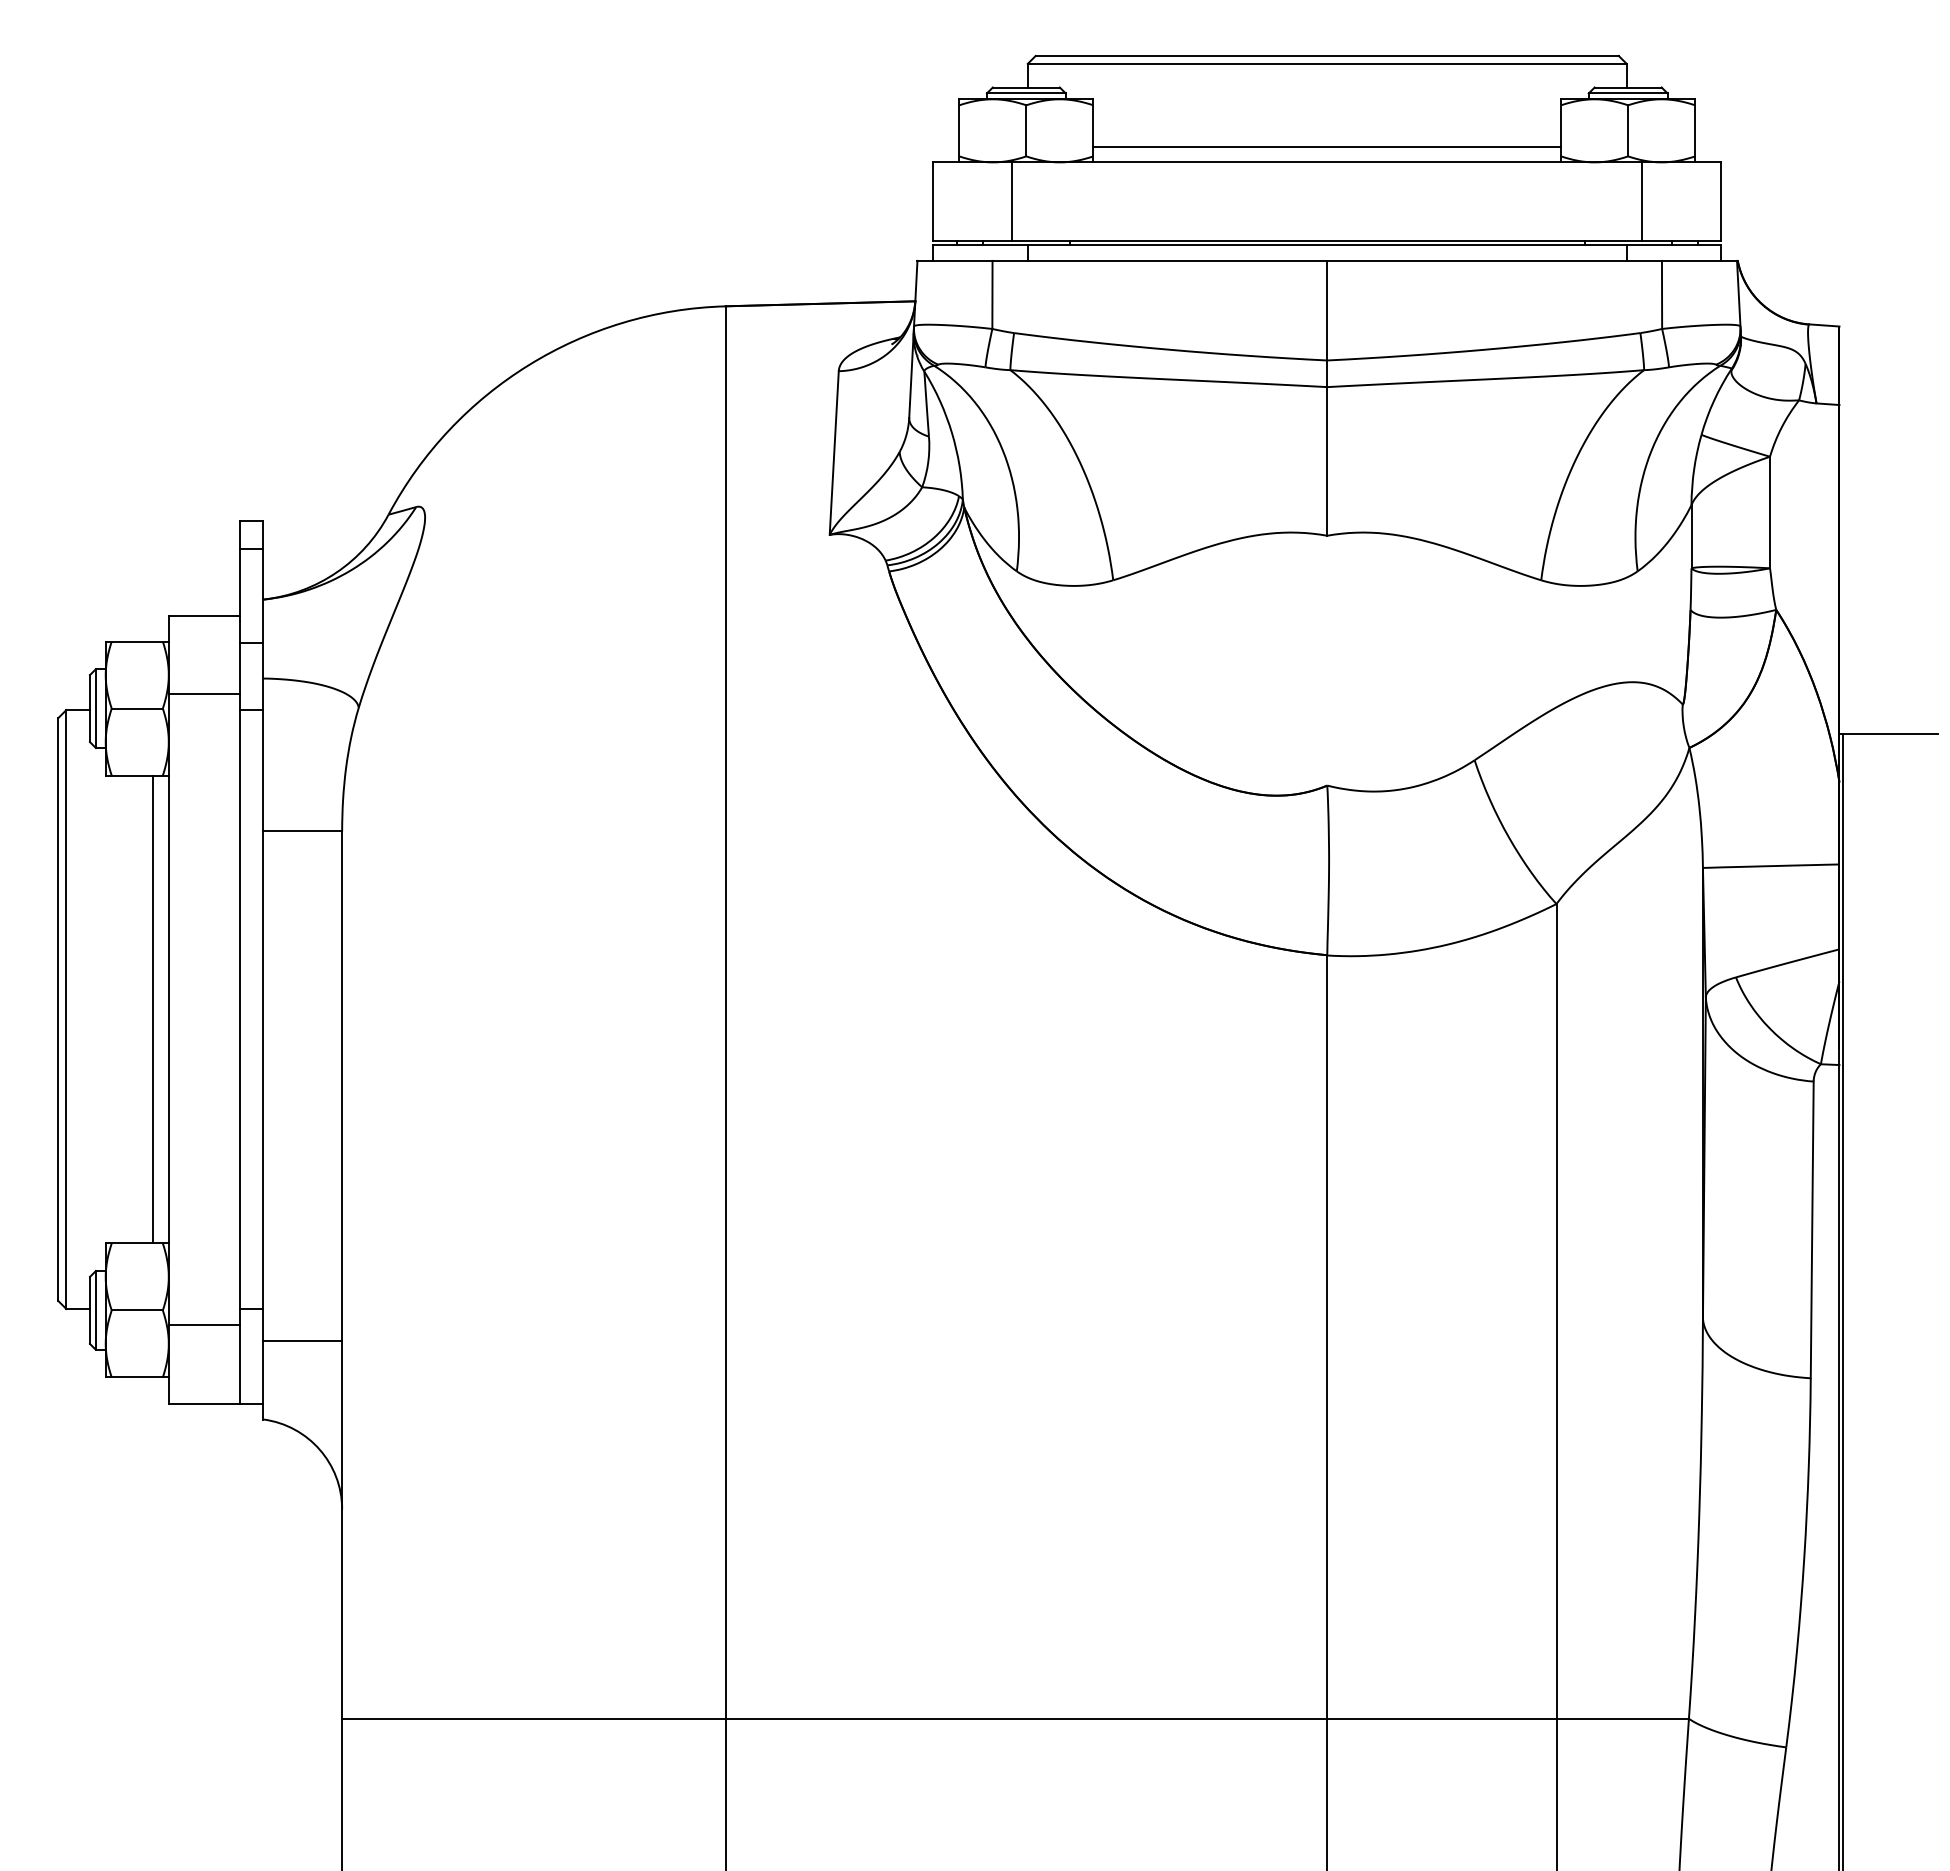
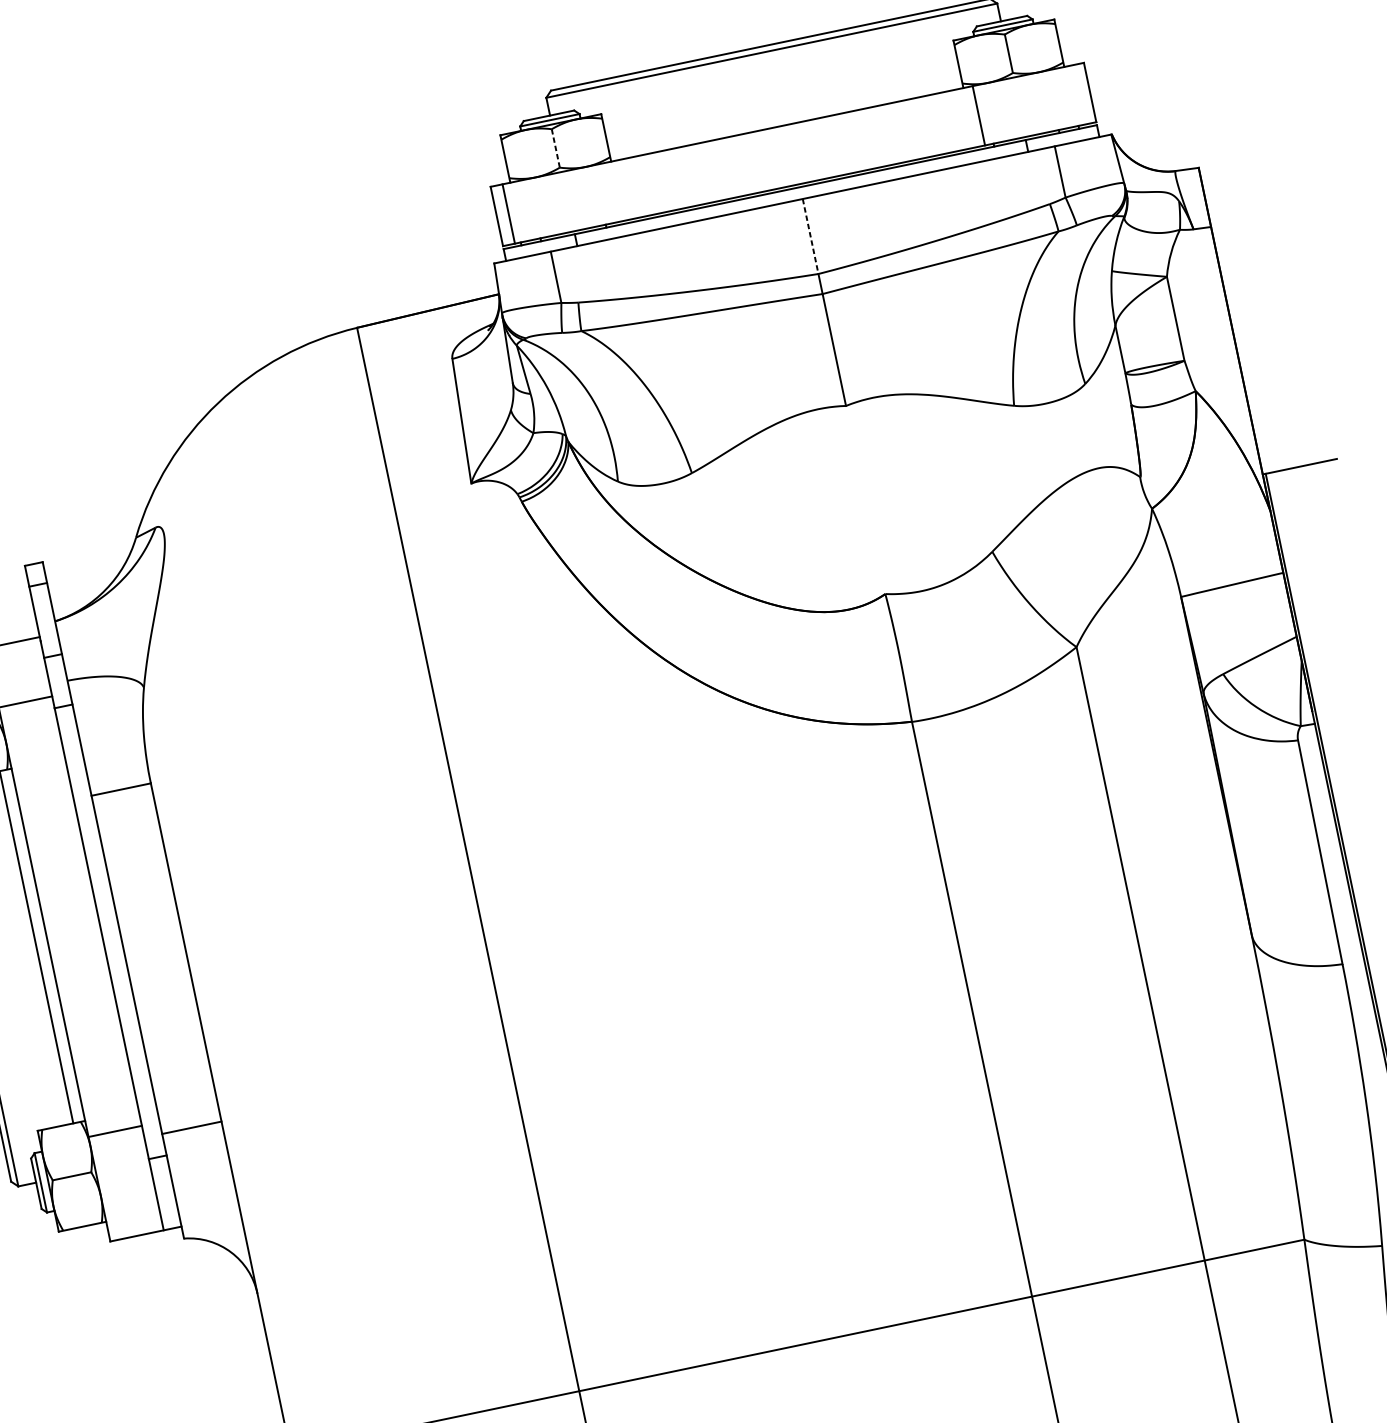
line: (1026, 130) -> (555, 148), solid -> dashed
line: (1327, 146) -> (784, 112), removed
line: (1012, 201) -> (509, 213), moved
line: (1642, 201) -> (978, 115), moved
line: (1327, 310) -> (810, 236), solid -> dashed
line: (203, 1324) -> (114, 1131), moved
line: (302, 1340) -> (191, 1127), moved

